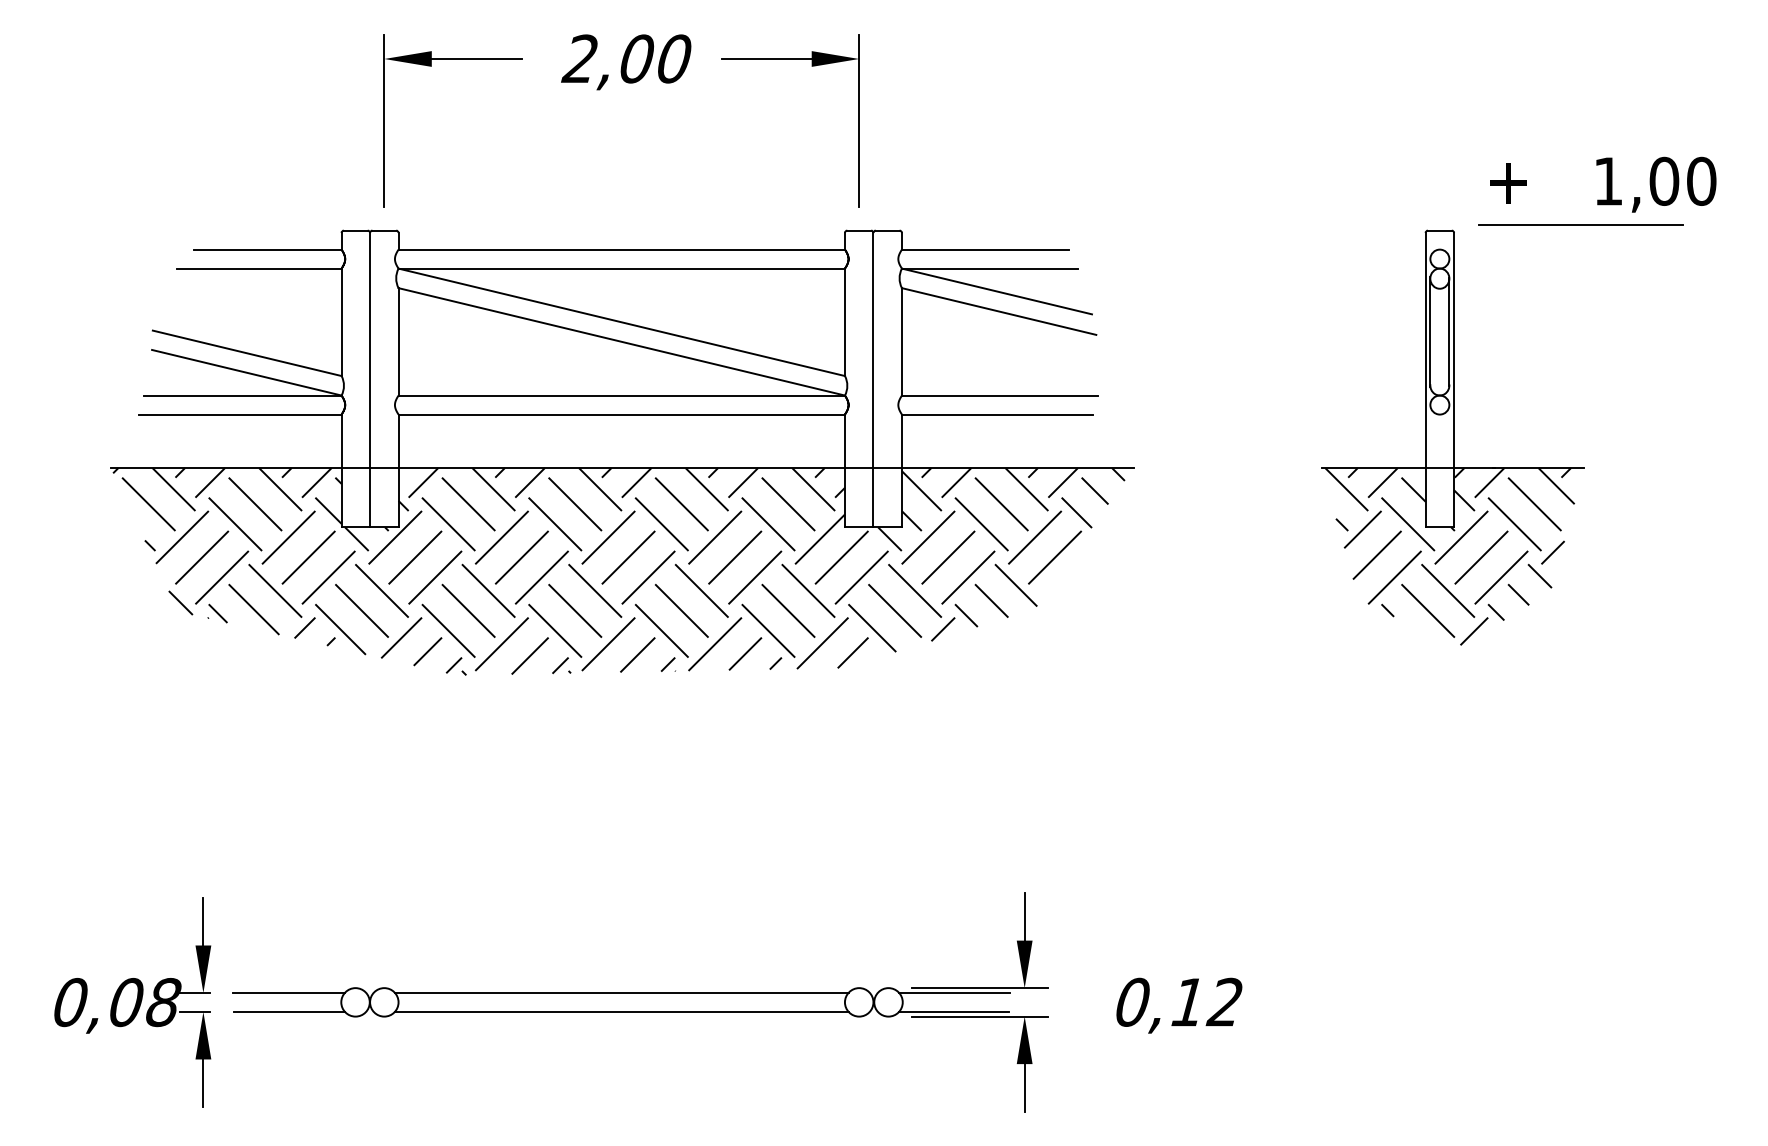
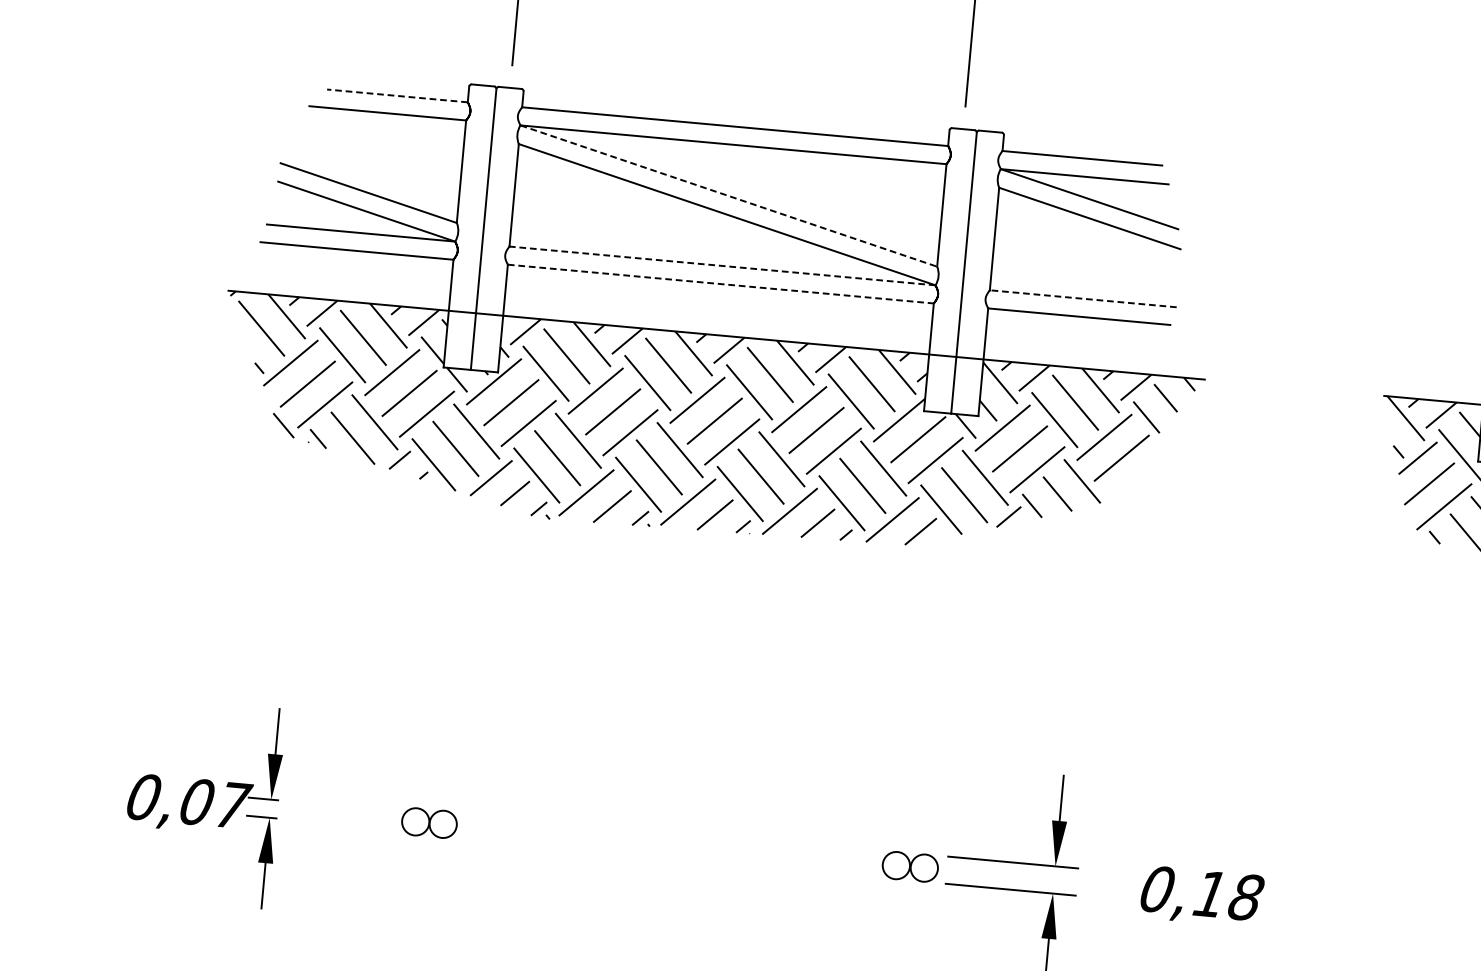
line: (267, 249) -> (397, 95), solid -> dashed
line: (621, 322) -> (728, 196), solid -> dashed
line: (621, 395) -> (722, 265), solid -> dashed
line: (999, 395) -> (1082, 298), solid -> dashed
line: (622, 414) -> (721, 284), solid -> dashed
line: (288, 992) -> (352, 806), removed
line: (621, 992) -> (670, 835), removed
line: (954, 992) -> (988, 864), removed
text: (1224, 1001) -> (1245, 896), 0,12 -> 0,18
text: (164, 1002) -> (233, 805), 0,08 -> 0,07
line: (289, 1011) -> (351, 824), removed
line: (621, 1011) -> (668, 853), removed
line: (954, 1011) -> (986, 882), removed

